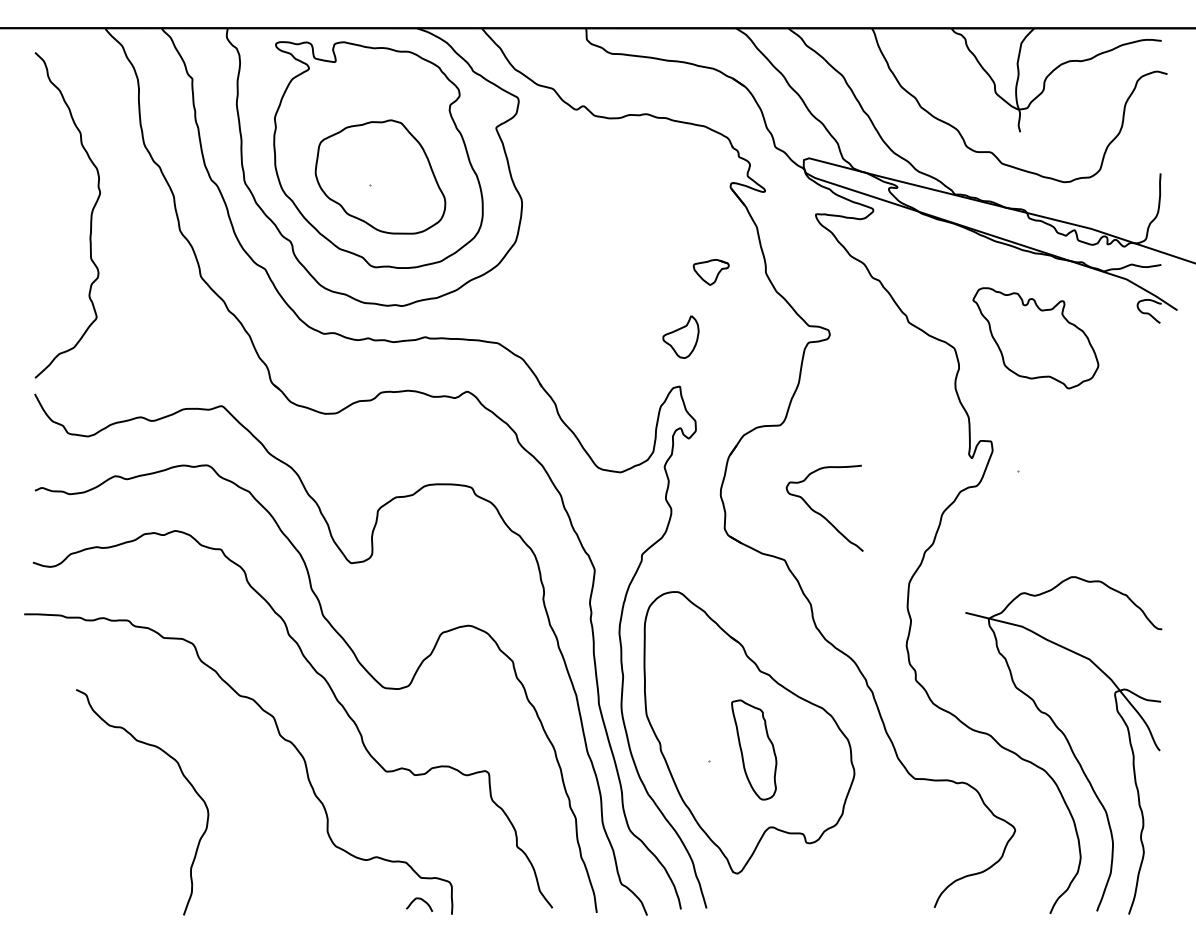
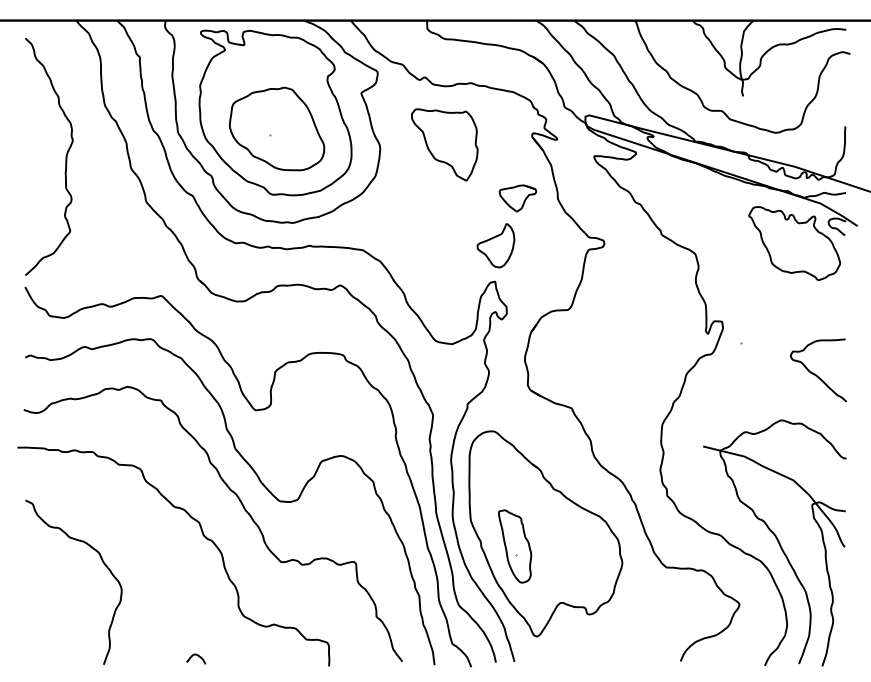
part: (610, 198) -> (444, 144), added
part: (711, 272) -> (518, 198), size x1.43
part: (680, 336) -> (495, 245), size x1.43
part: (1035, 338) -> (794, 243), moved
curve: (820, 513) -> (815, 374), moved
part: (754, 749) -> (515, 546), moved
curve: (182, 775) -> (102, 562), moved
curve: (421, 900) -> (197, 656), moved

